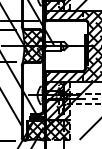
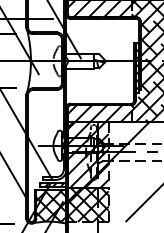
hatch: (32, 45) -> (44, 60), removed

